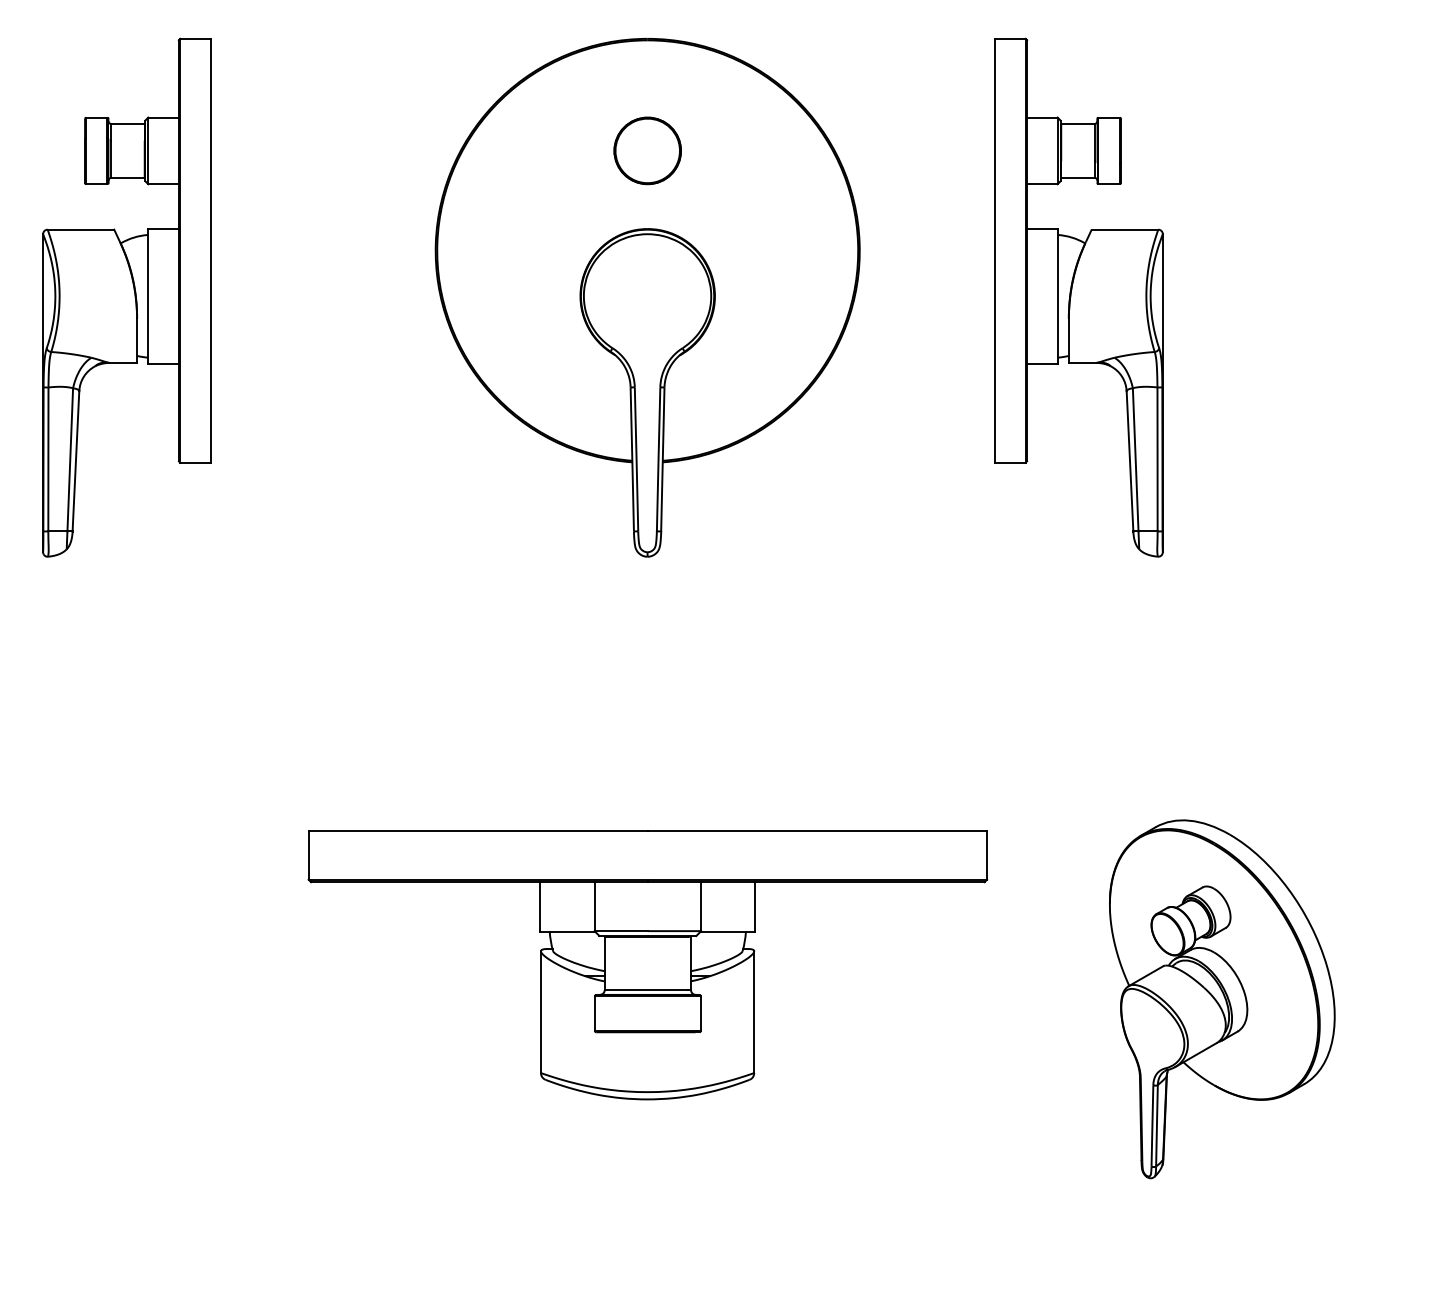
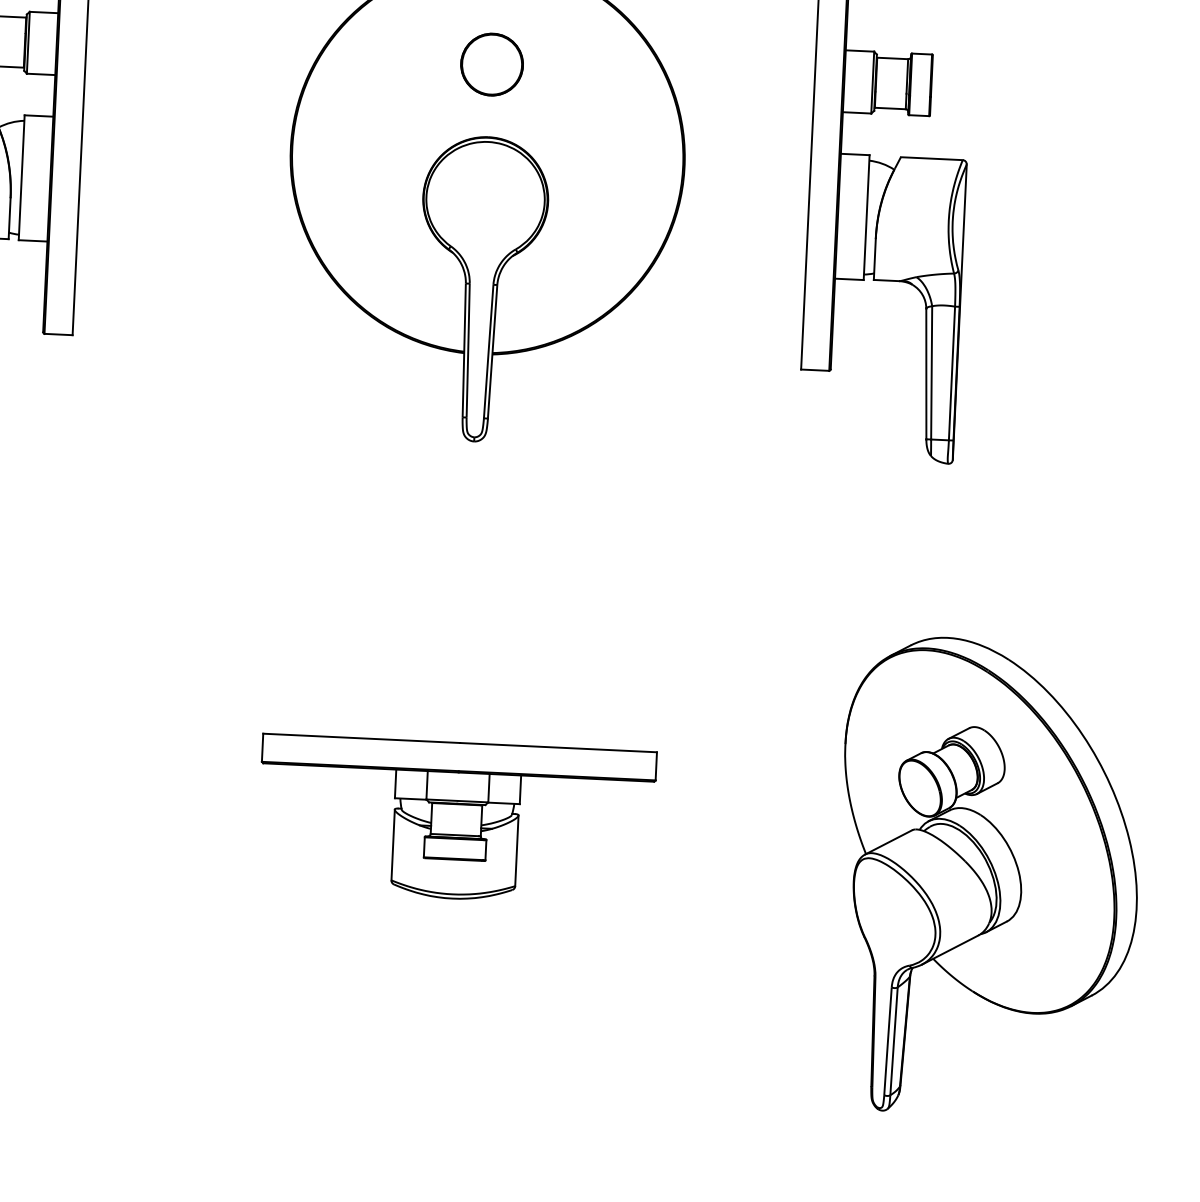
part: (647, 964) -> (456, 820), size x0.62
part: (1221, 998) -> (987, 876), size x1.43

